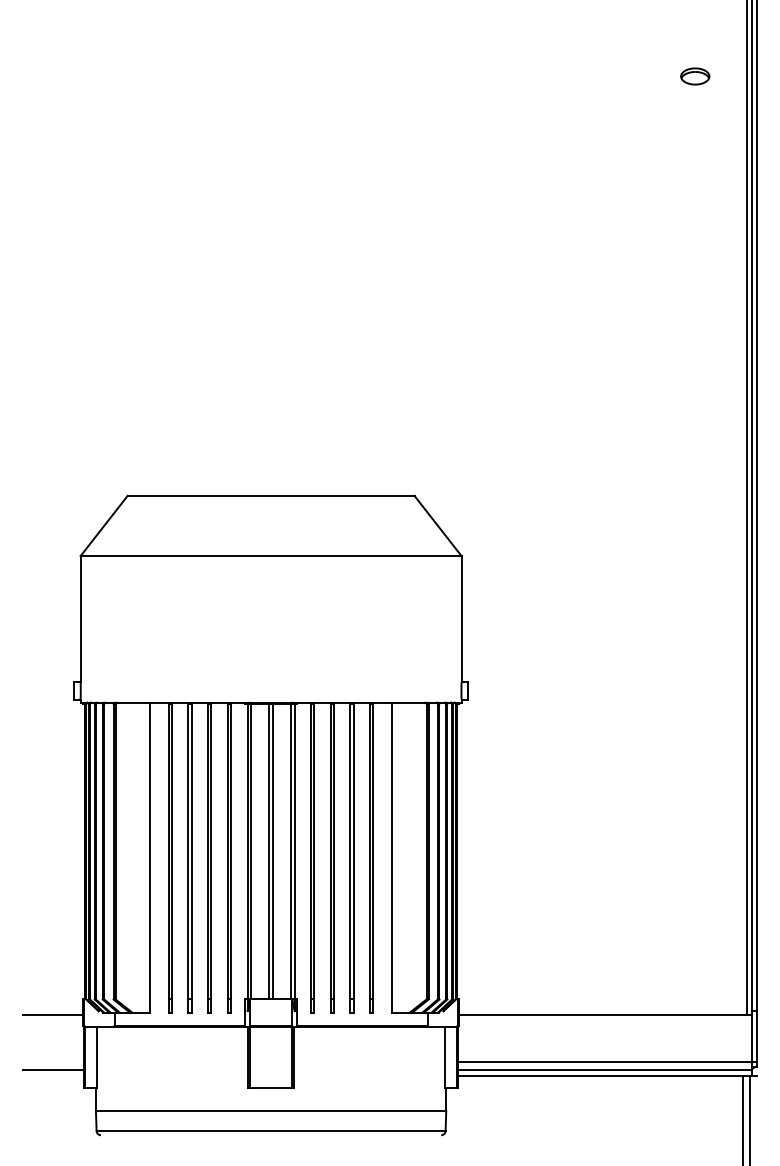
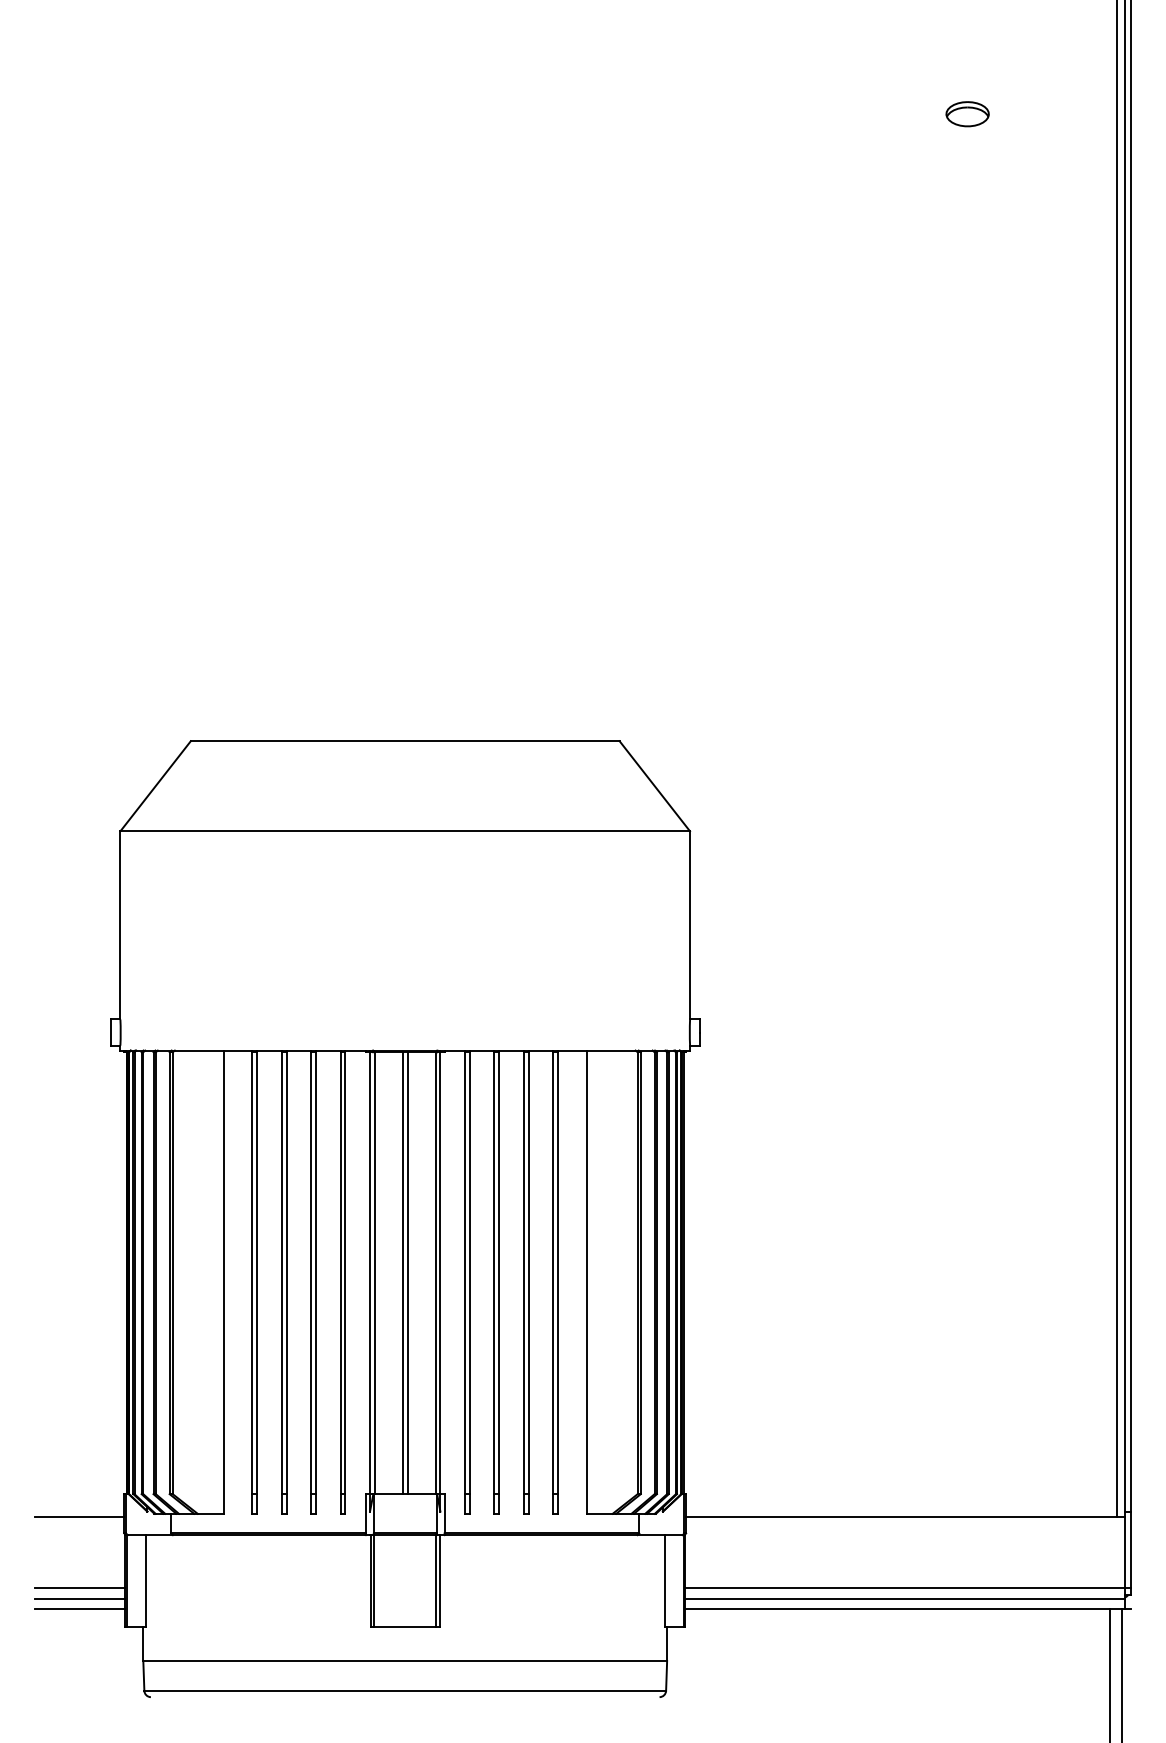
part: (695, 76) -> (967, 114), moved
line: (53, 1062) -> (79, 1588), added
line: (53, 1076) -> (79, 1609), added

